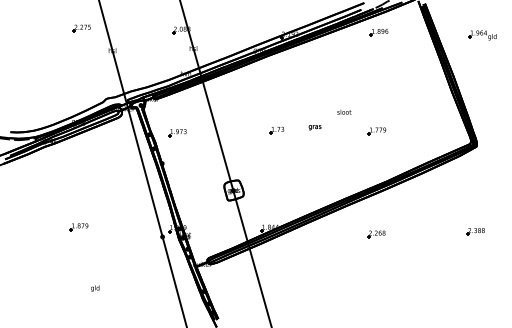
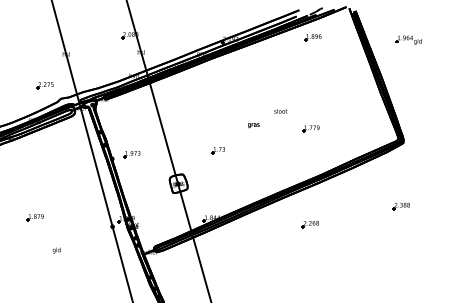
part: (81, 28) -> (44, 85), moved
part: (276, 130) -> (218, 150), moved
part: (177, 133) -> (131, 155), moved
part: (475, 231) -> (401, 206), moved
text: (95, 288) -> (56, 250), moved

